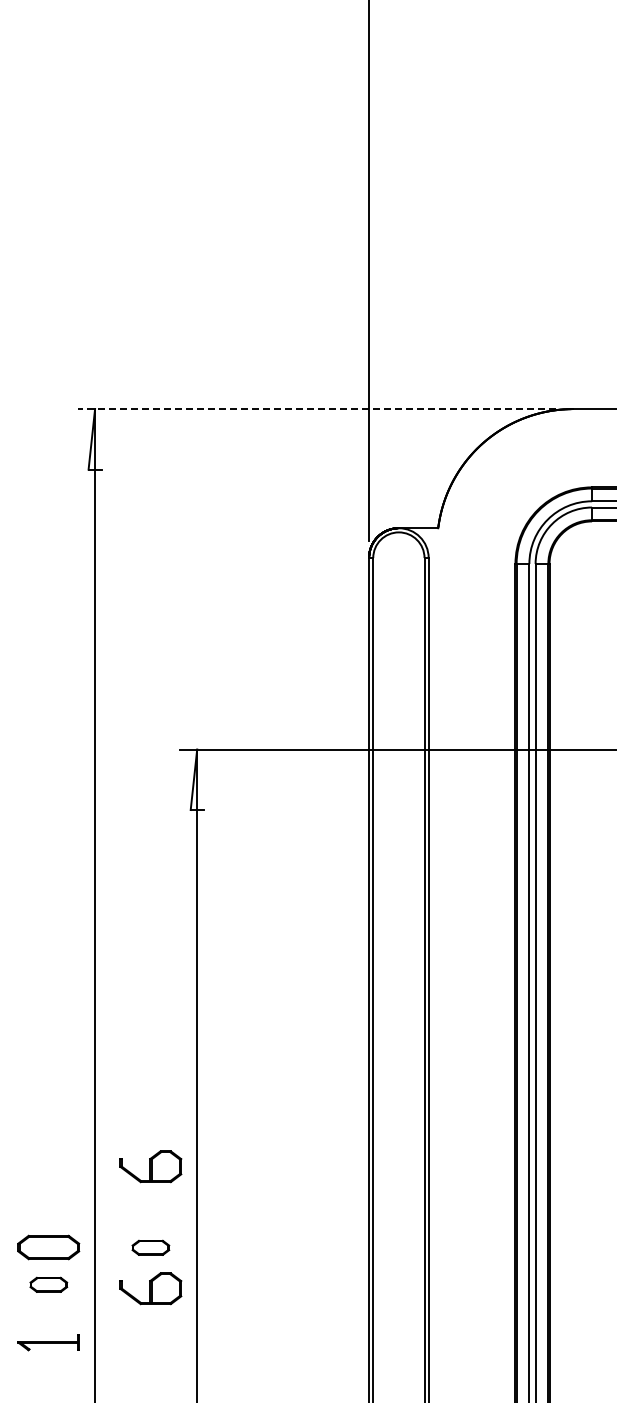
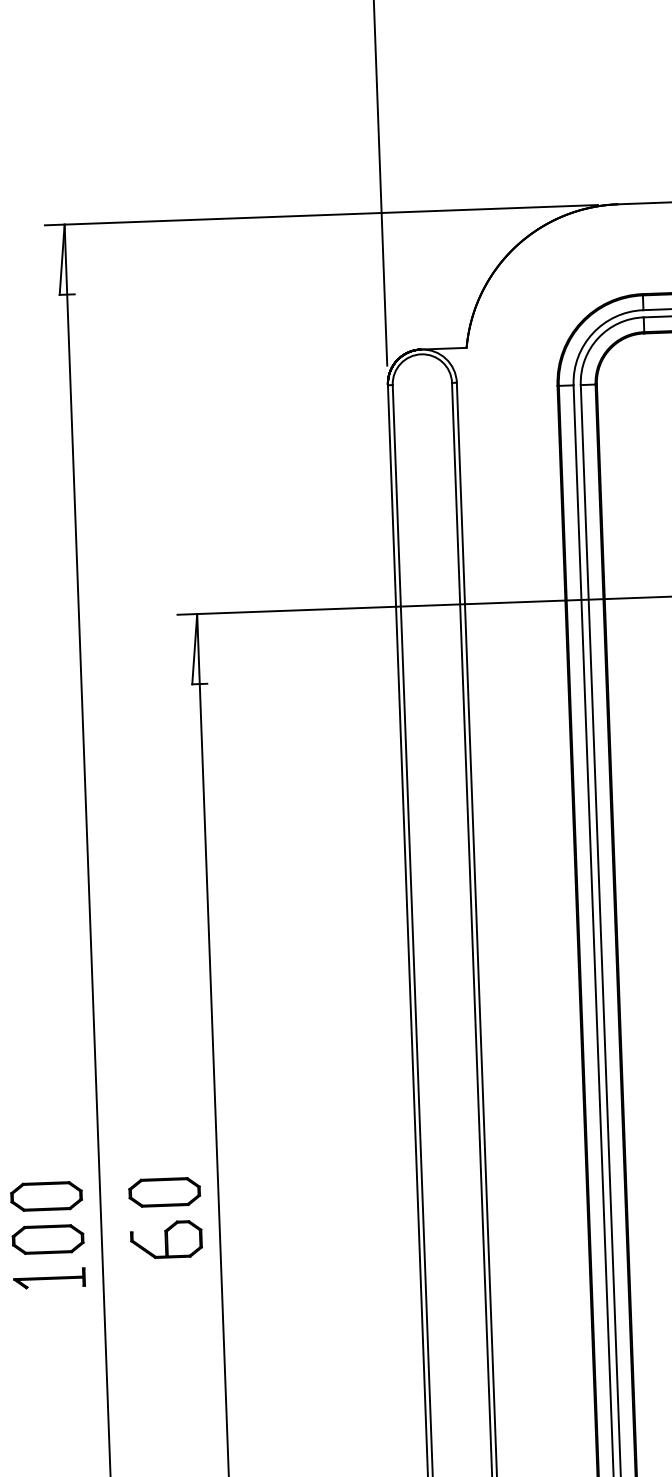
line: (316, 409) -> (320, 215), dashed -> solid
part: (150, 1166) -> (160, 1098), removed
part: (150, 1247) -> (164, 1192), size x1.67
part: (48, 1284) -> (47, 1239), size x1.67
part: (48, 1342) -> (49, 1278), moved

